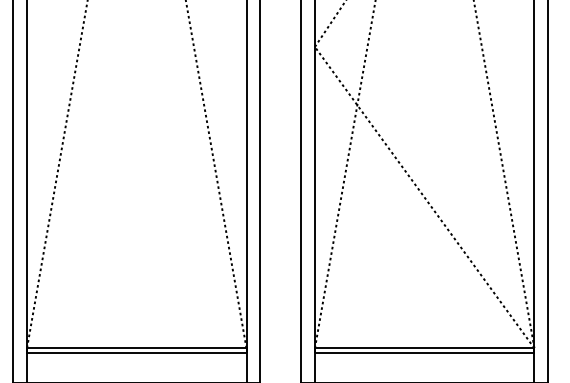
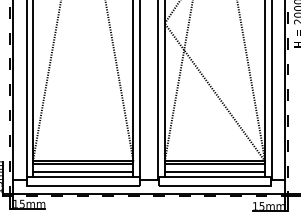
line: (137, 370) -> (83, 171), added
line: (423, 370) -> (214, 171), added

